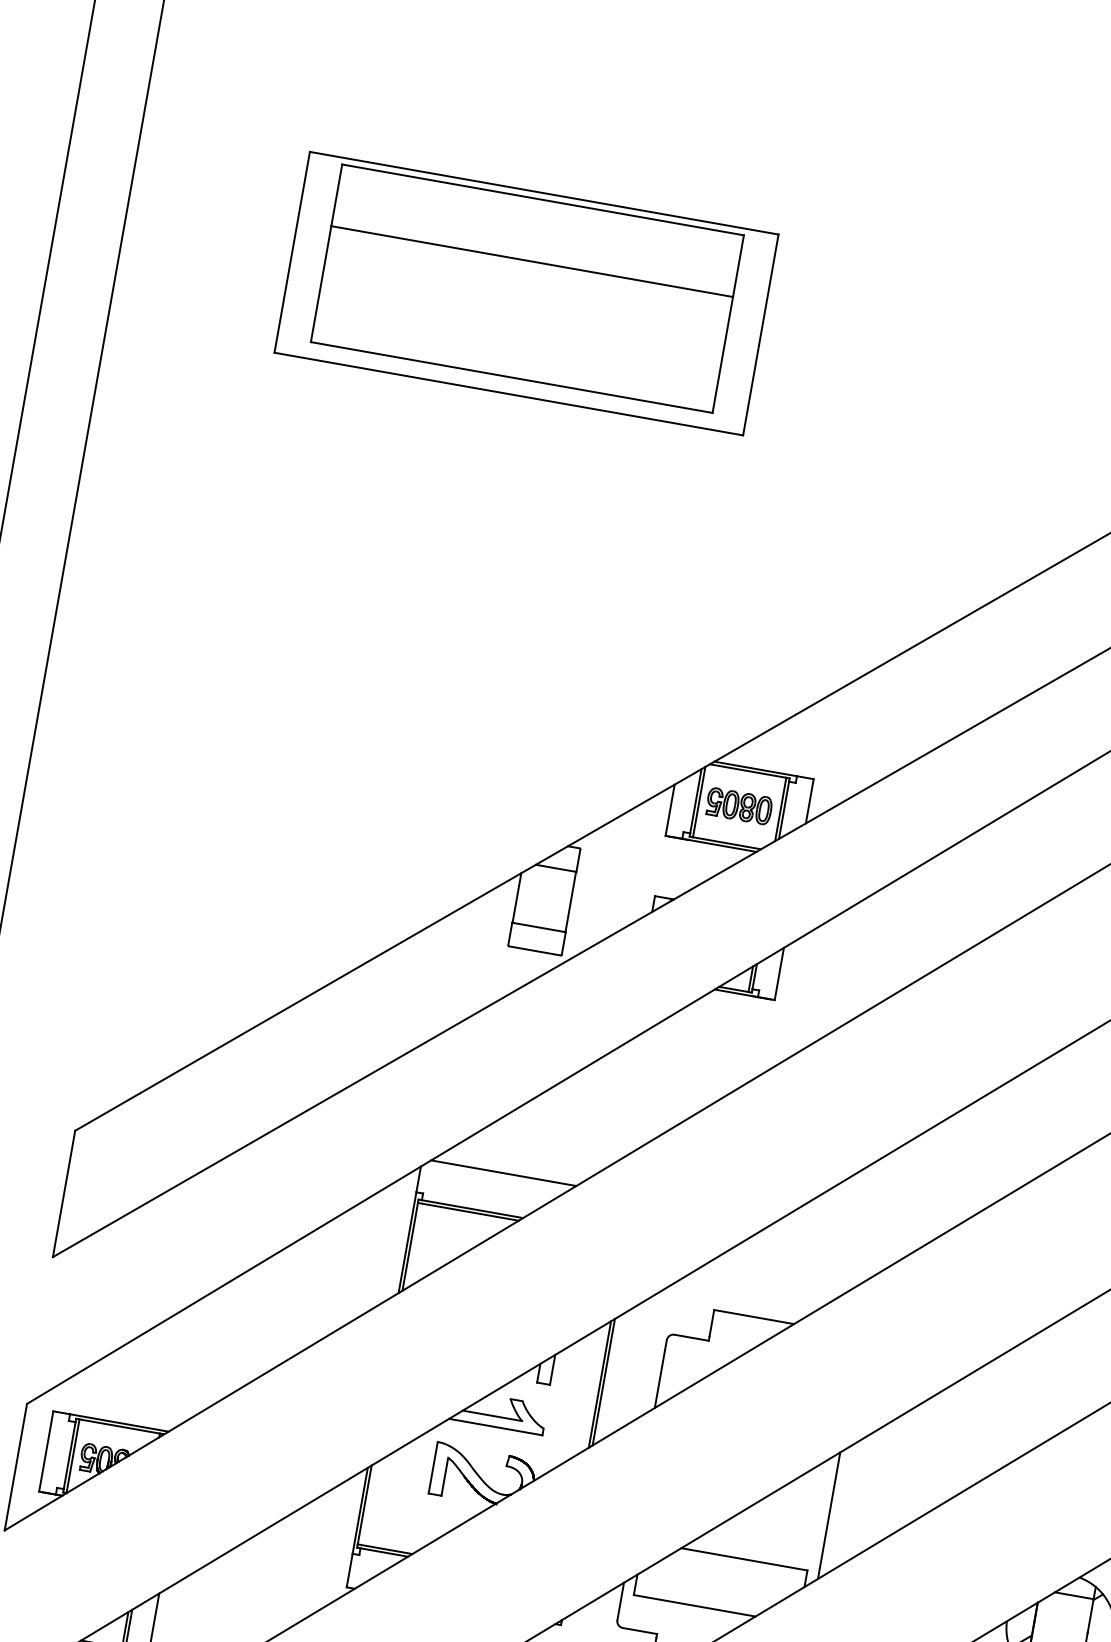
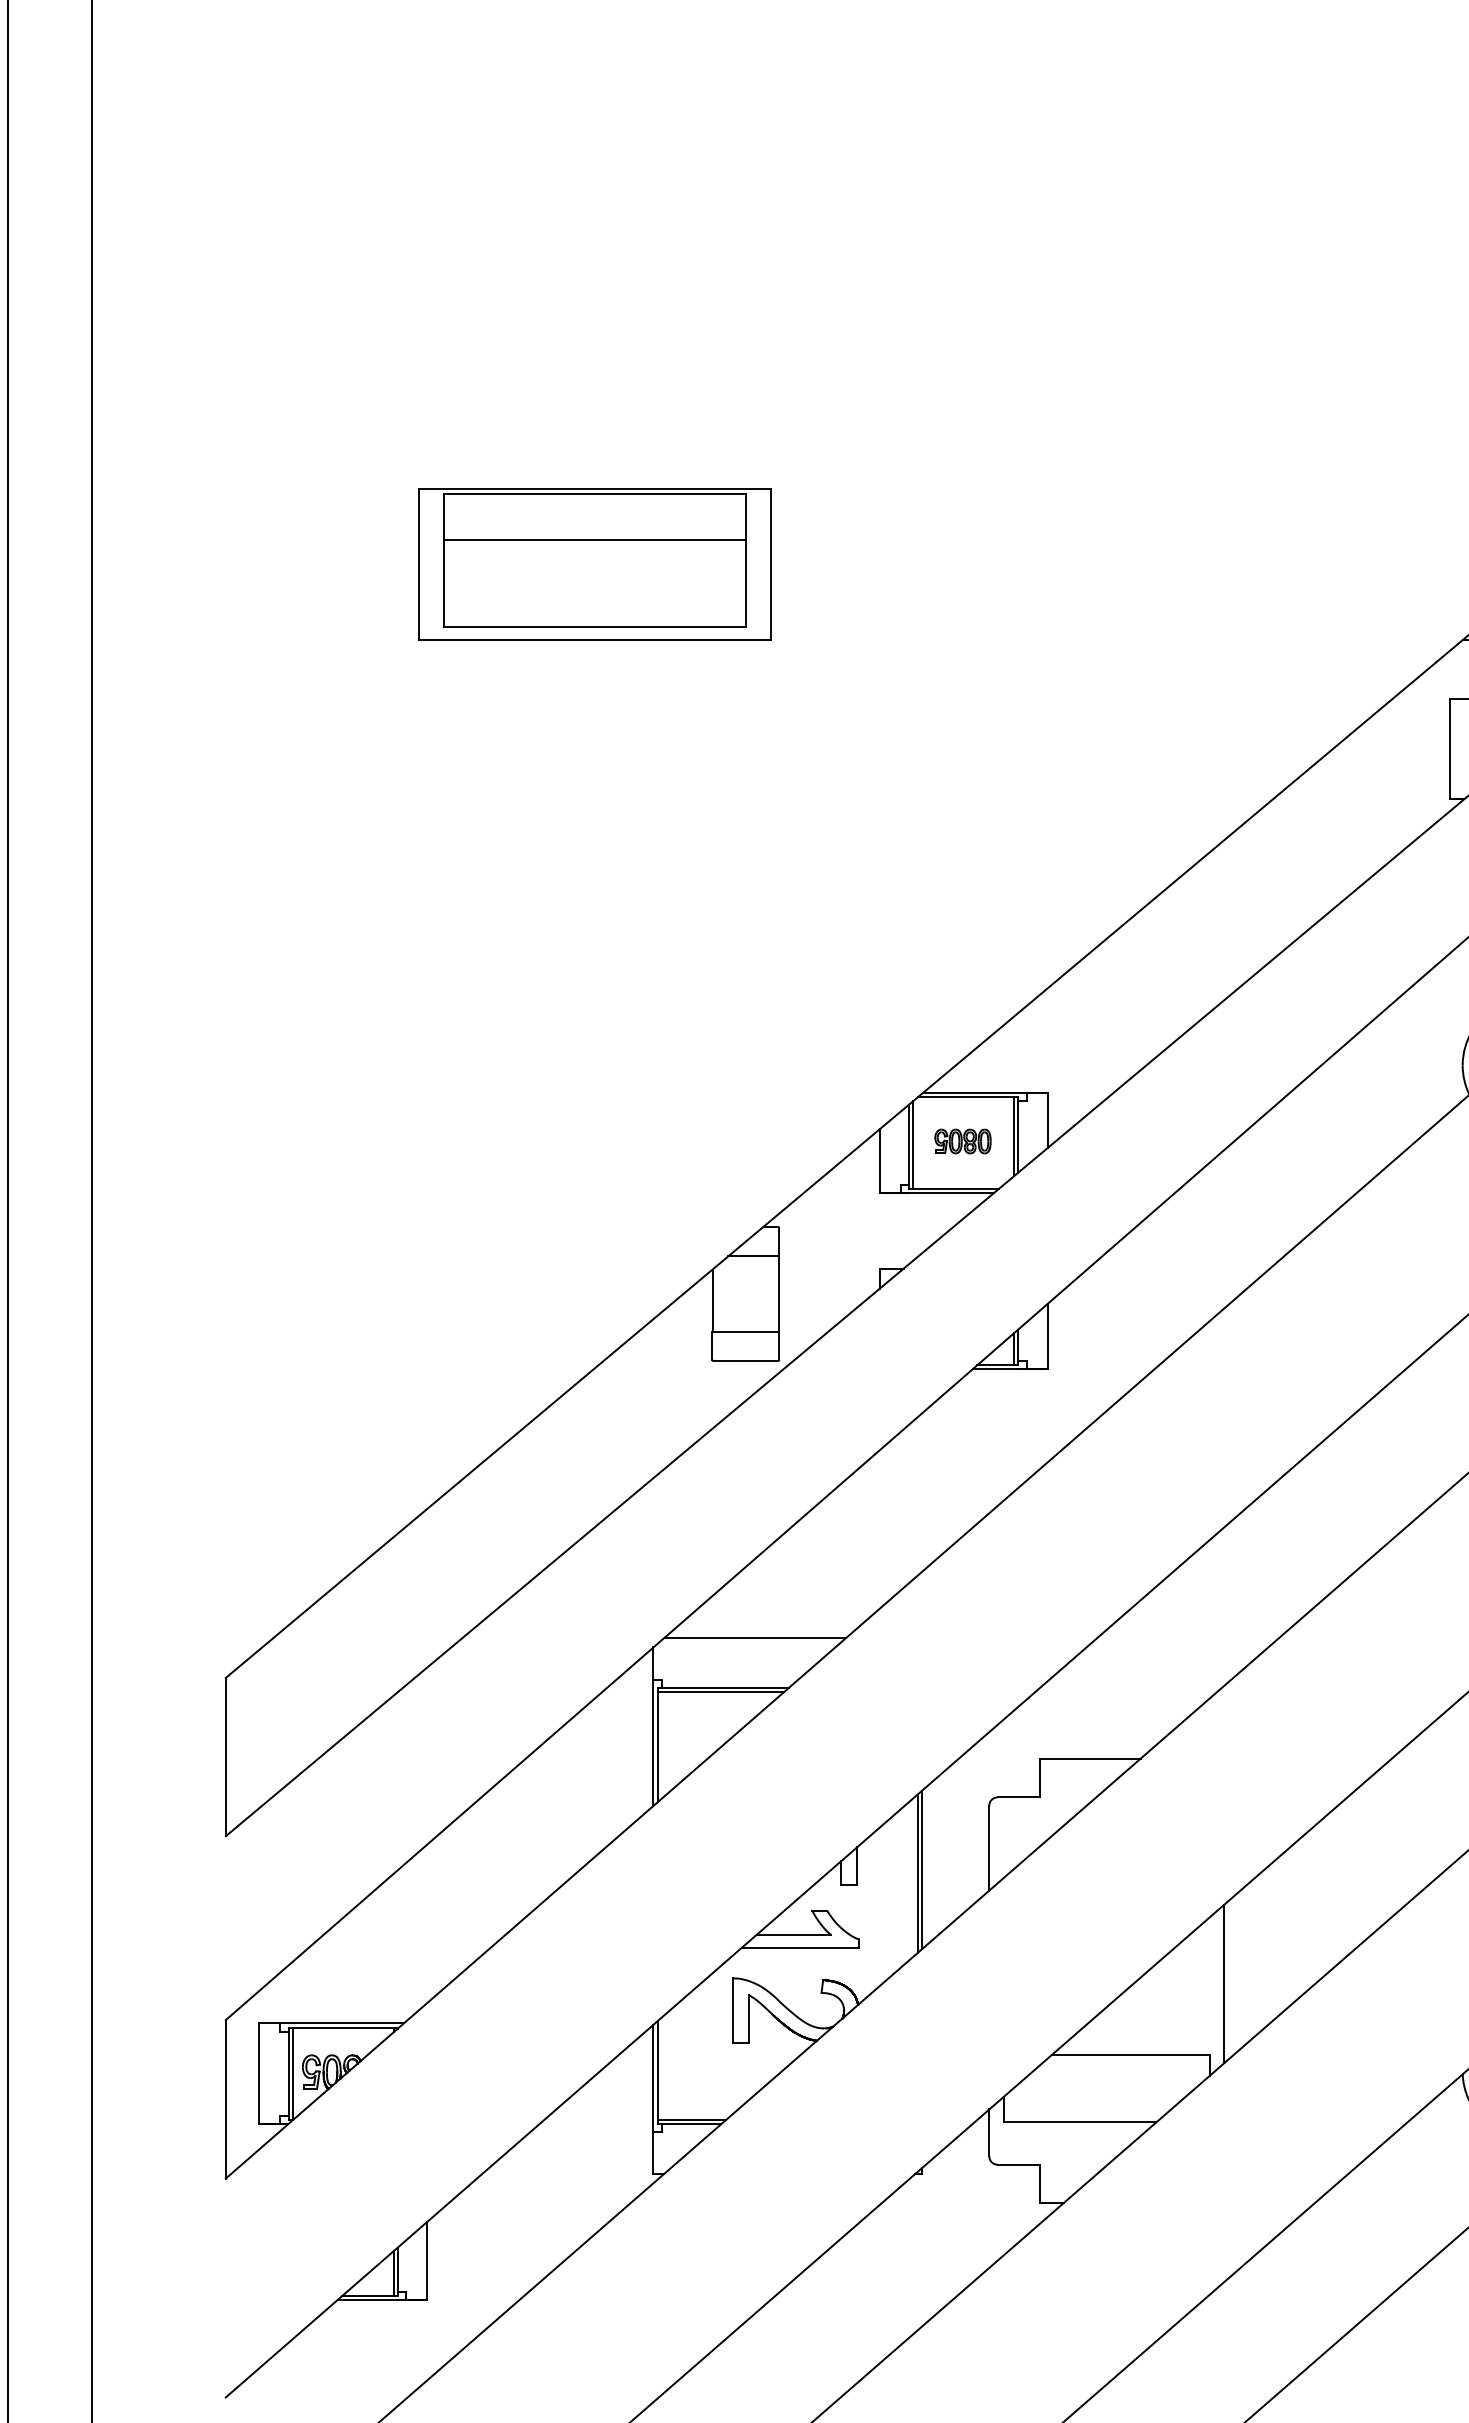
part: (526, 293) -> (594, 564), size x0.6
part: (738, 806) -> (962, 1141), size x0.7

